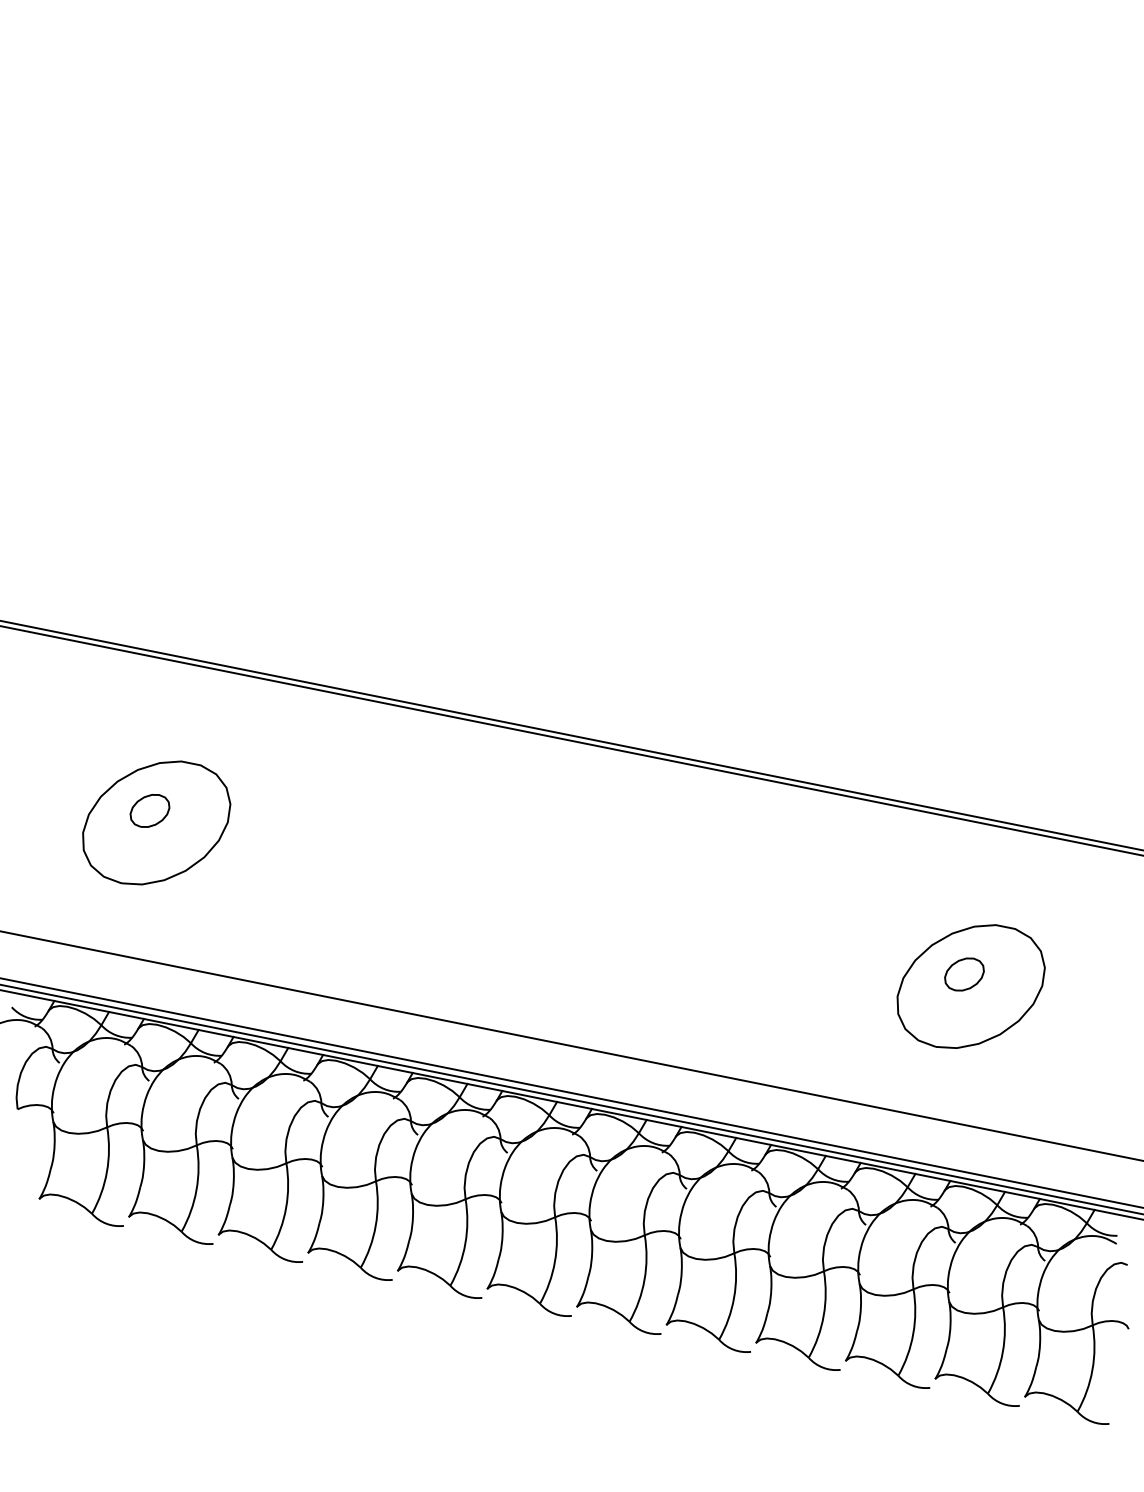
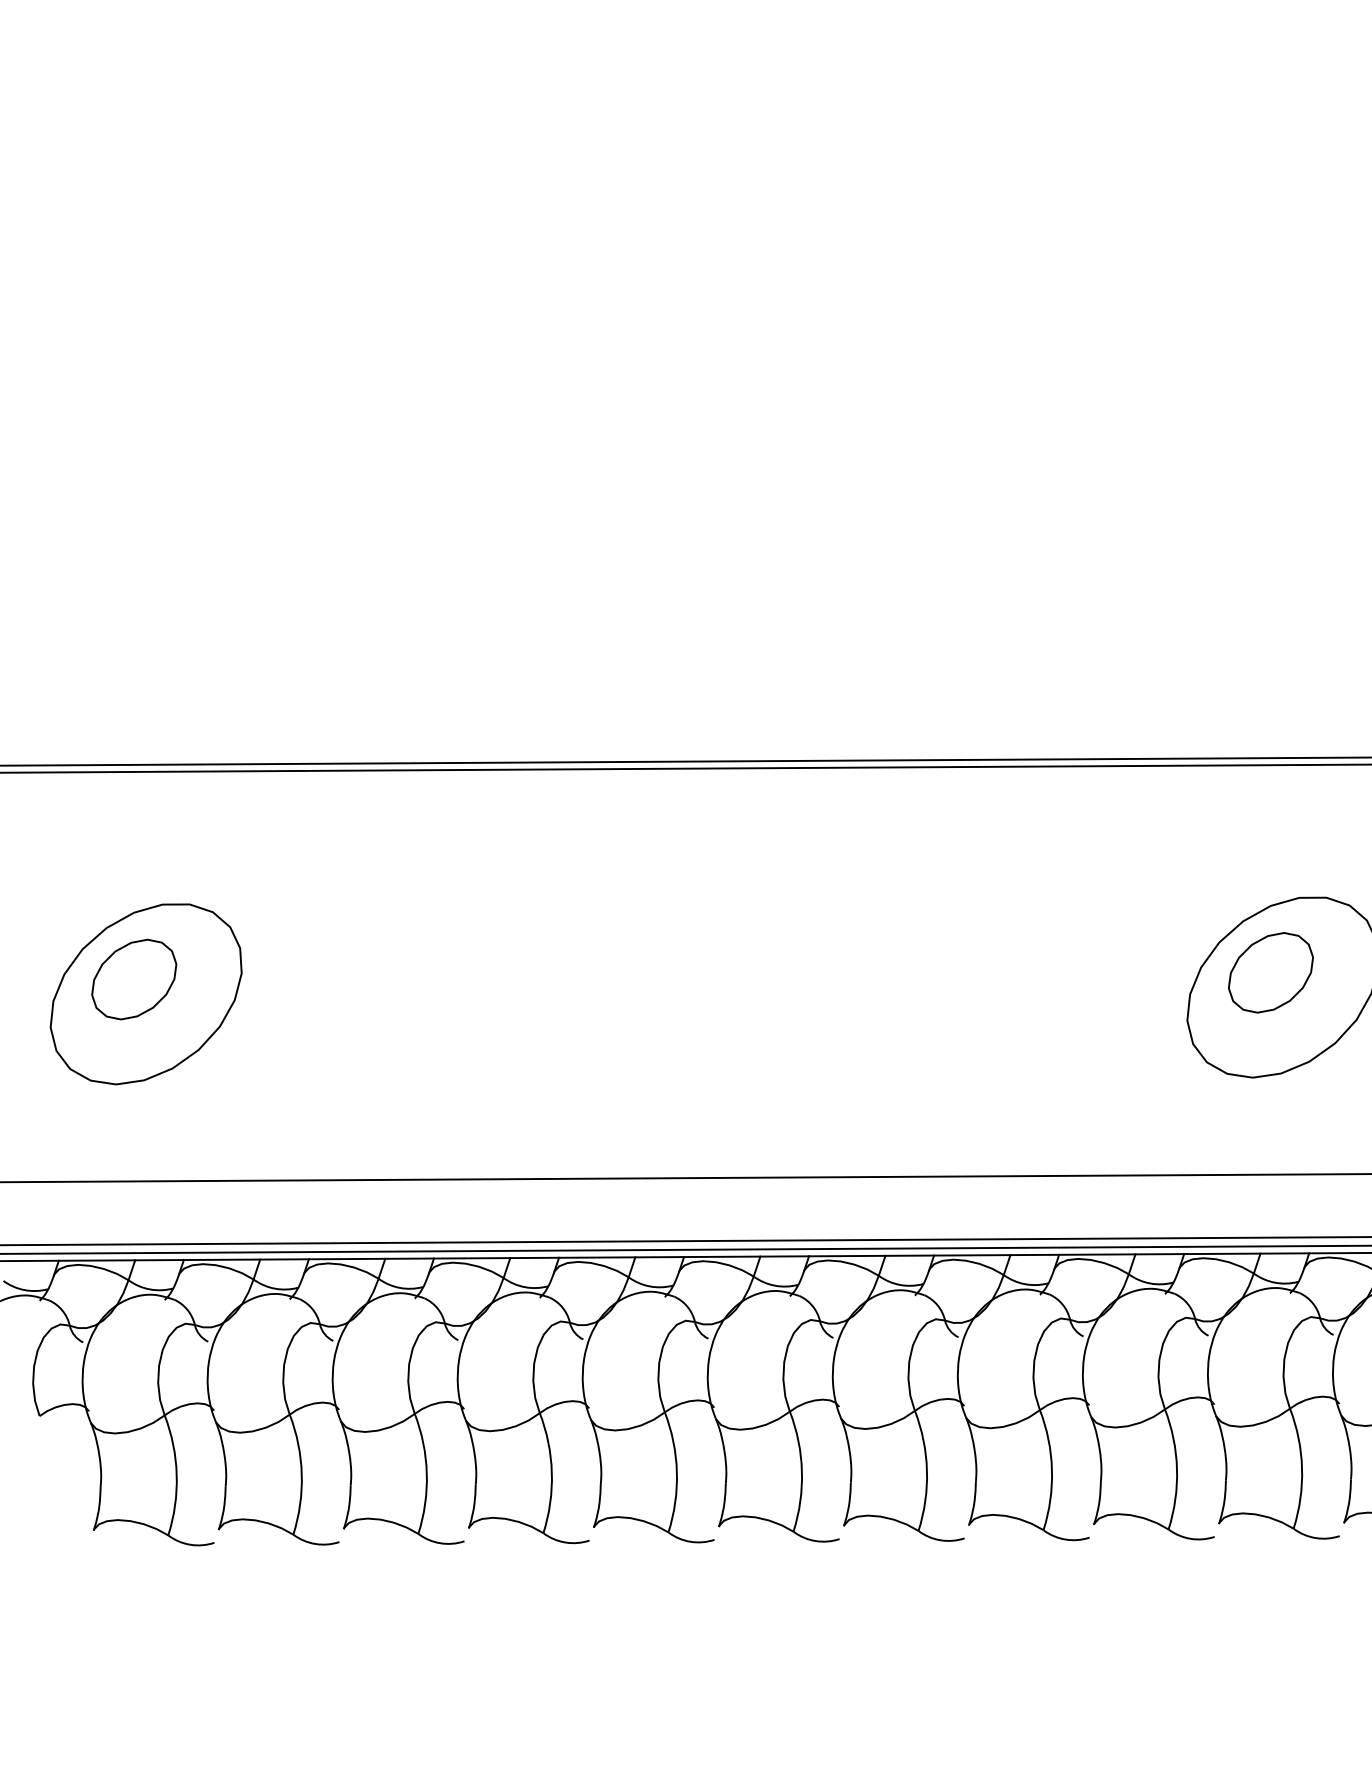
part: (149, 810) -> (133, 979), size x1.67
part: (964, 974) -> (1270, 972), size x1.67

